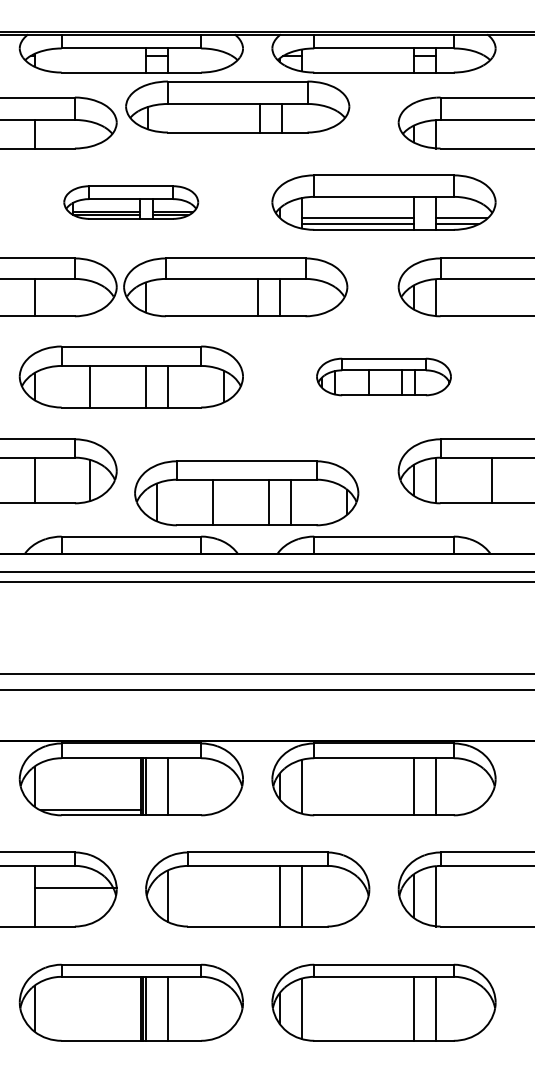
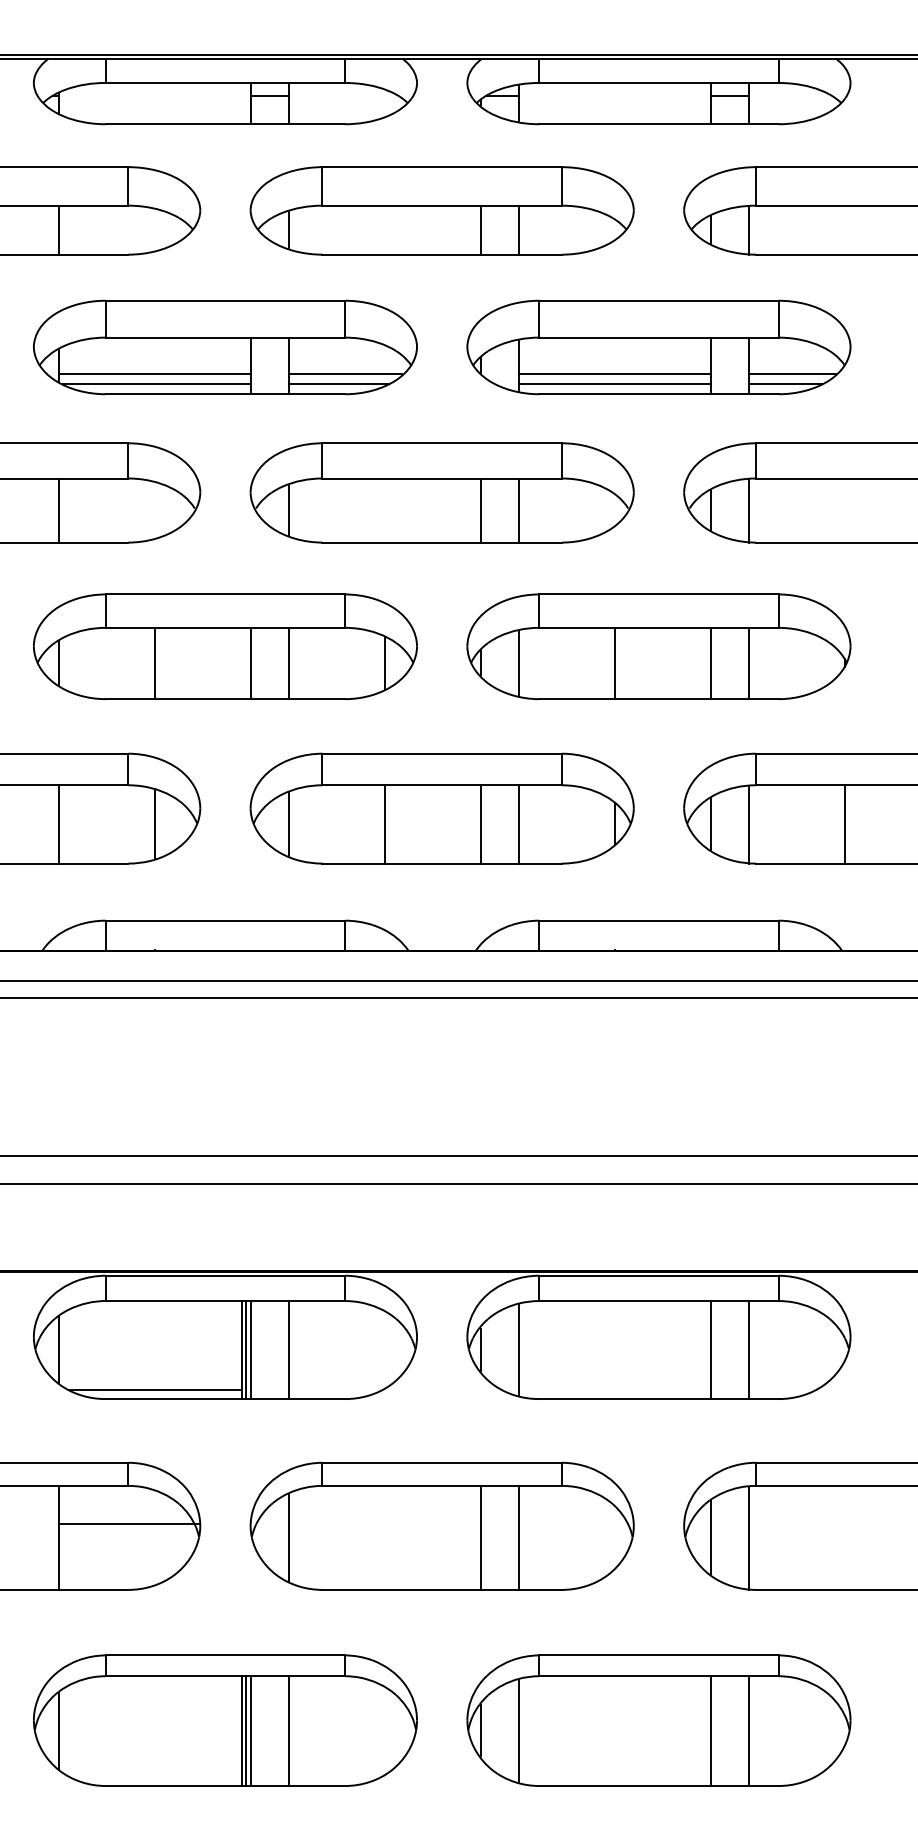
part: (237, 106) -> (441, 209), moved
part: (130, 202) -> (223, 347), size x1.67
part: (235, 287) -> (441, 493), moved
part: (383, 376) -> (658, 645), size x1.67
part: (246, 493) -> (441, 808), moved

